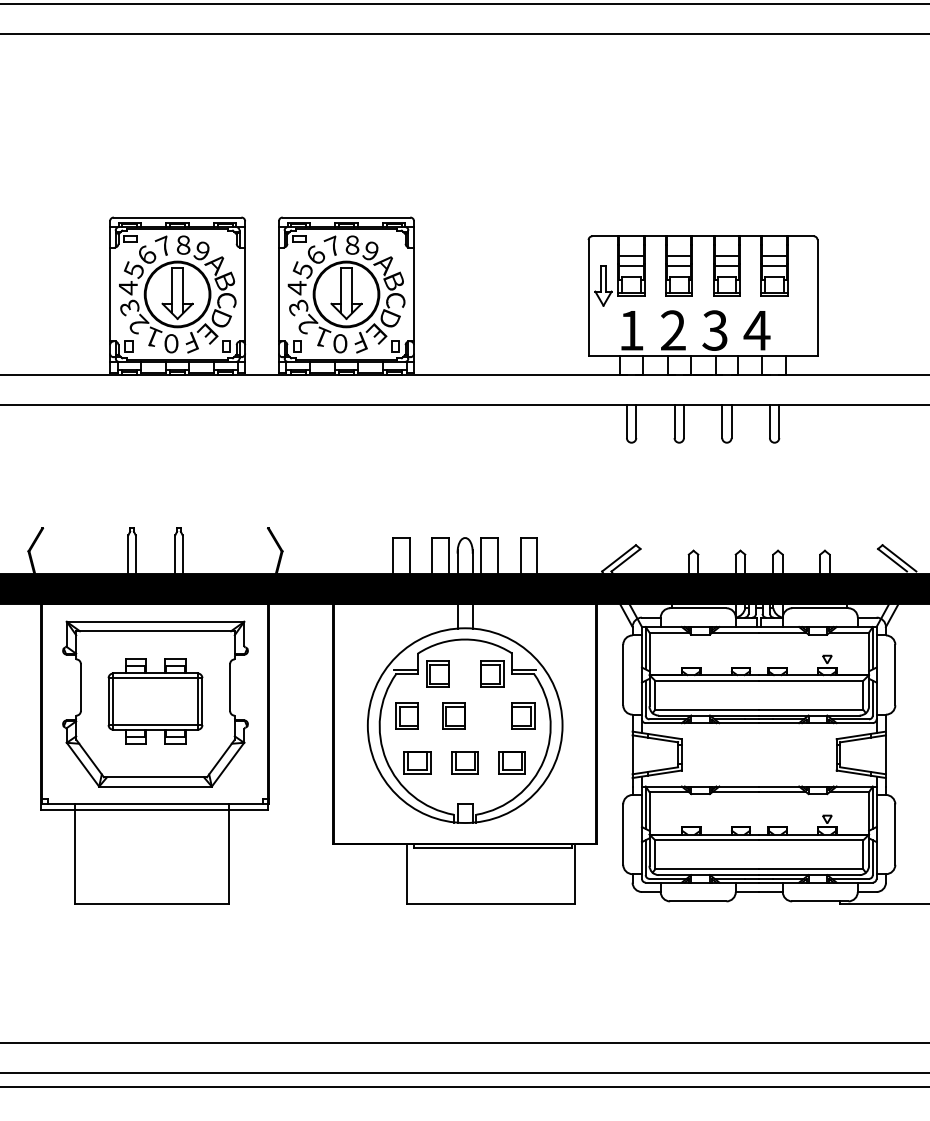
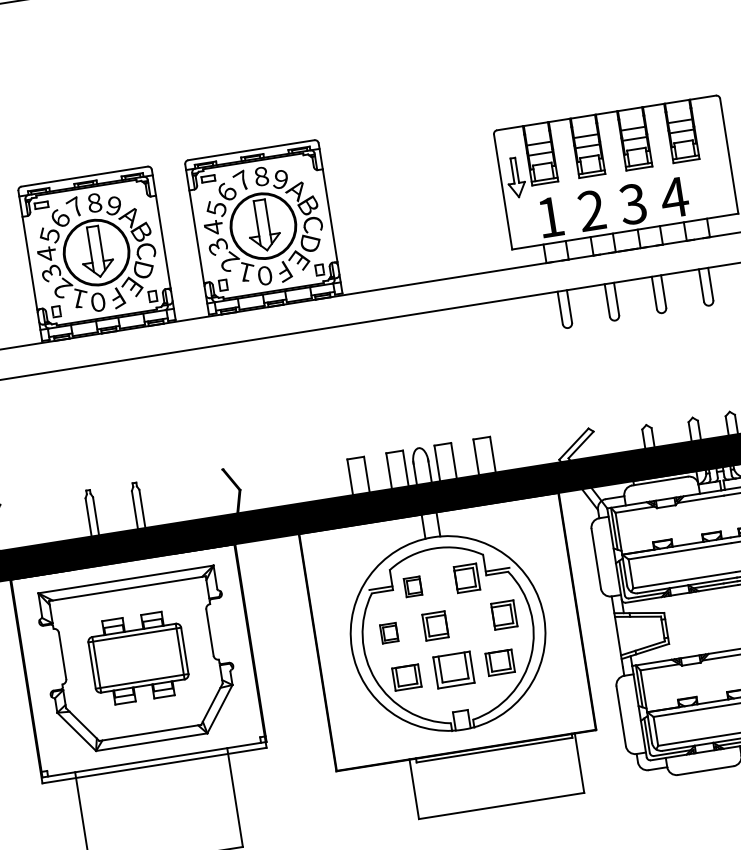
part: (437, 673) -> (412, 586), size x0.7
part: (406, 715) -> (388, 632), size x0.7
part: (464, 762) -> (453, 670), size x1.4

